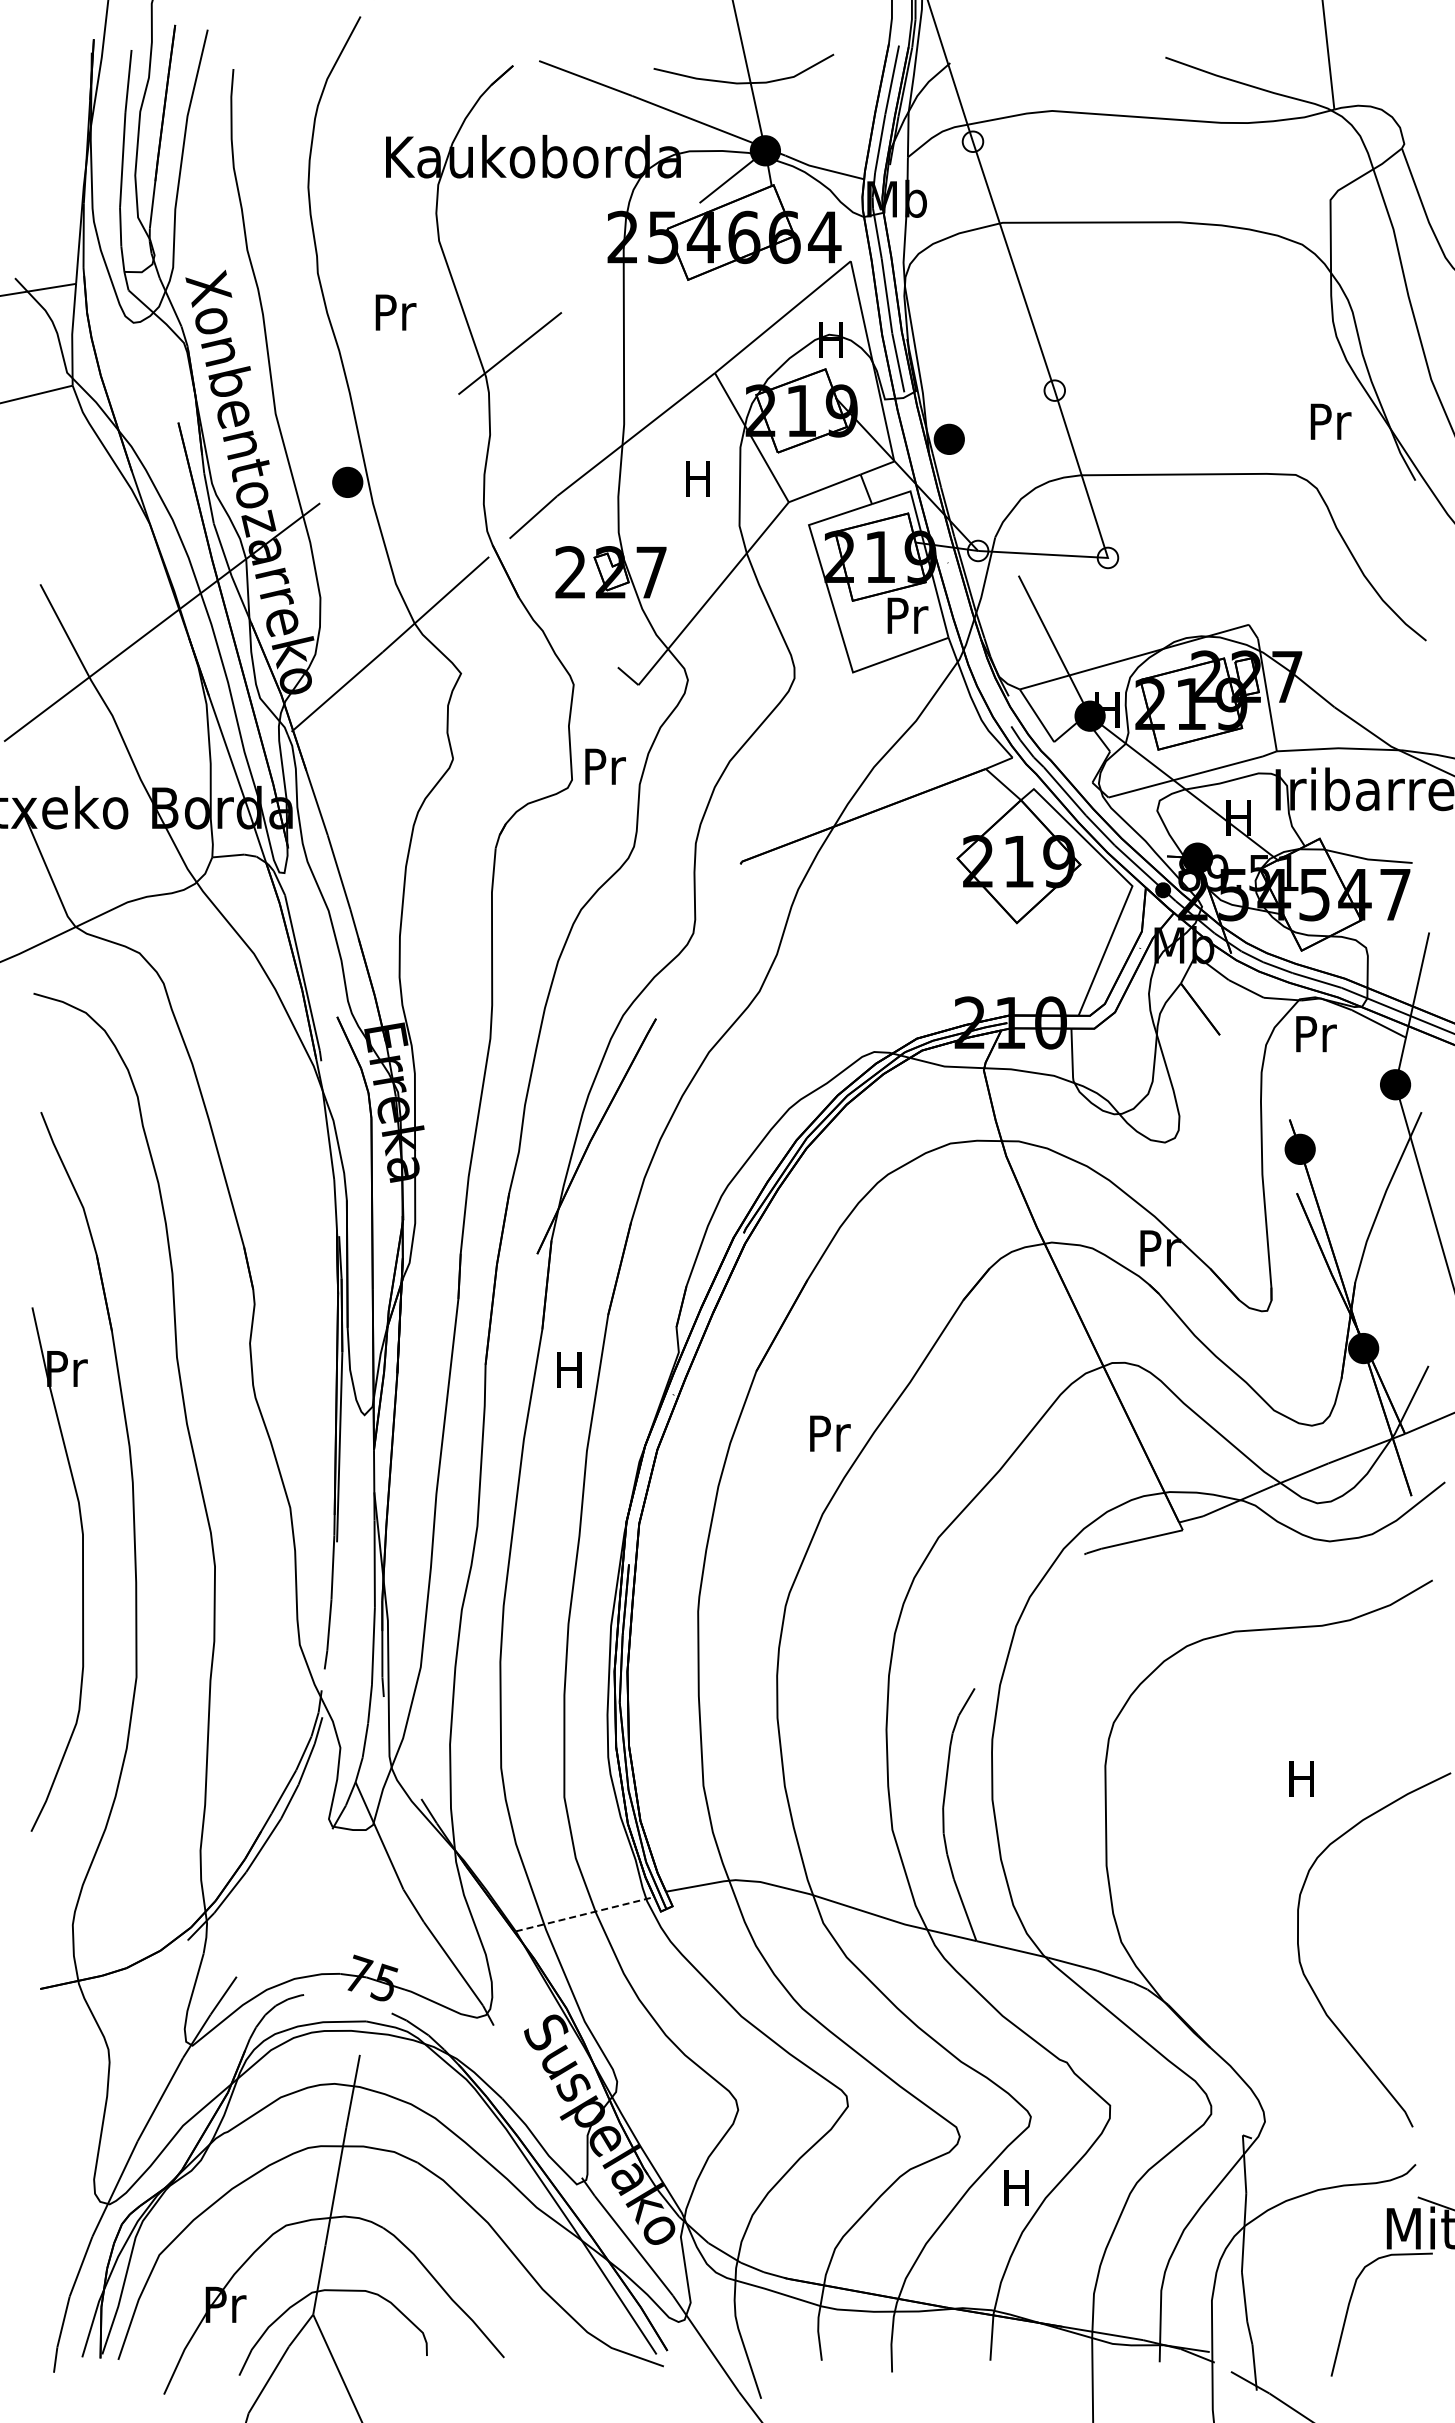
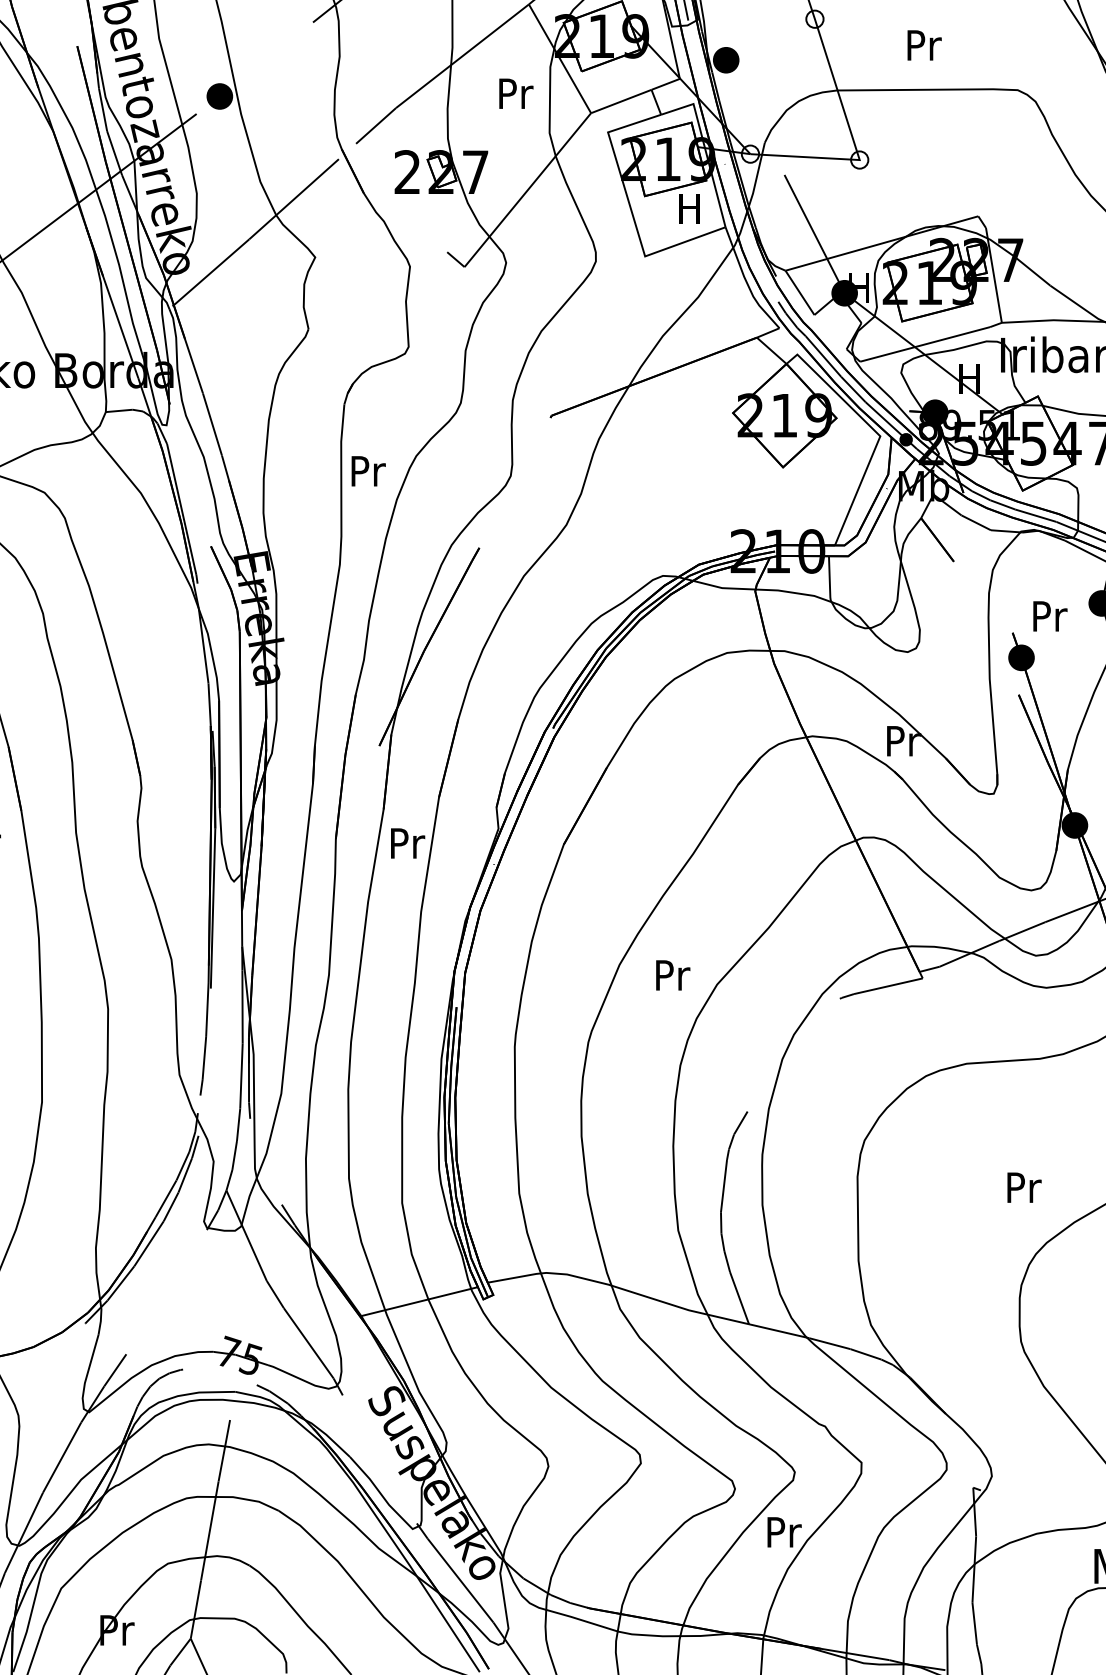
text: (1330, 421) -> (924, 45), moved
text: (699, 479) -> (515, 94), H -> Pr
text: (907, 615) -> (690, 208), Pr -> H
text: (605, 766) -> (368, 471), moved
text: (1316, 1034) -> (1050, 616), moved
text: (571, 1369) -> (408, 843), H -> Pr
text: (830, 1433) -> (673, 975), moved
text: (1303, 1778) -> (1024, 1187), H -> Pr
line: (585, 1914) -> (419, 1301), dashed -> solid
text: (1018, 2188) -> (784, 1532), H -> Pr

